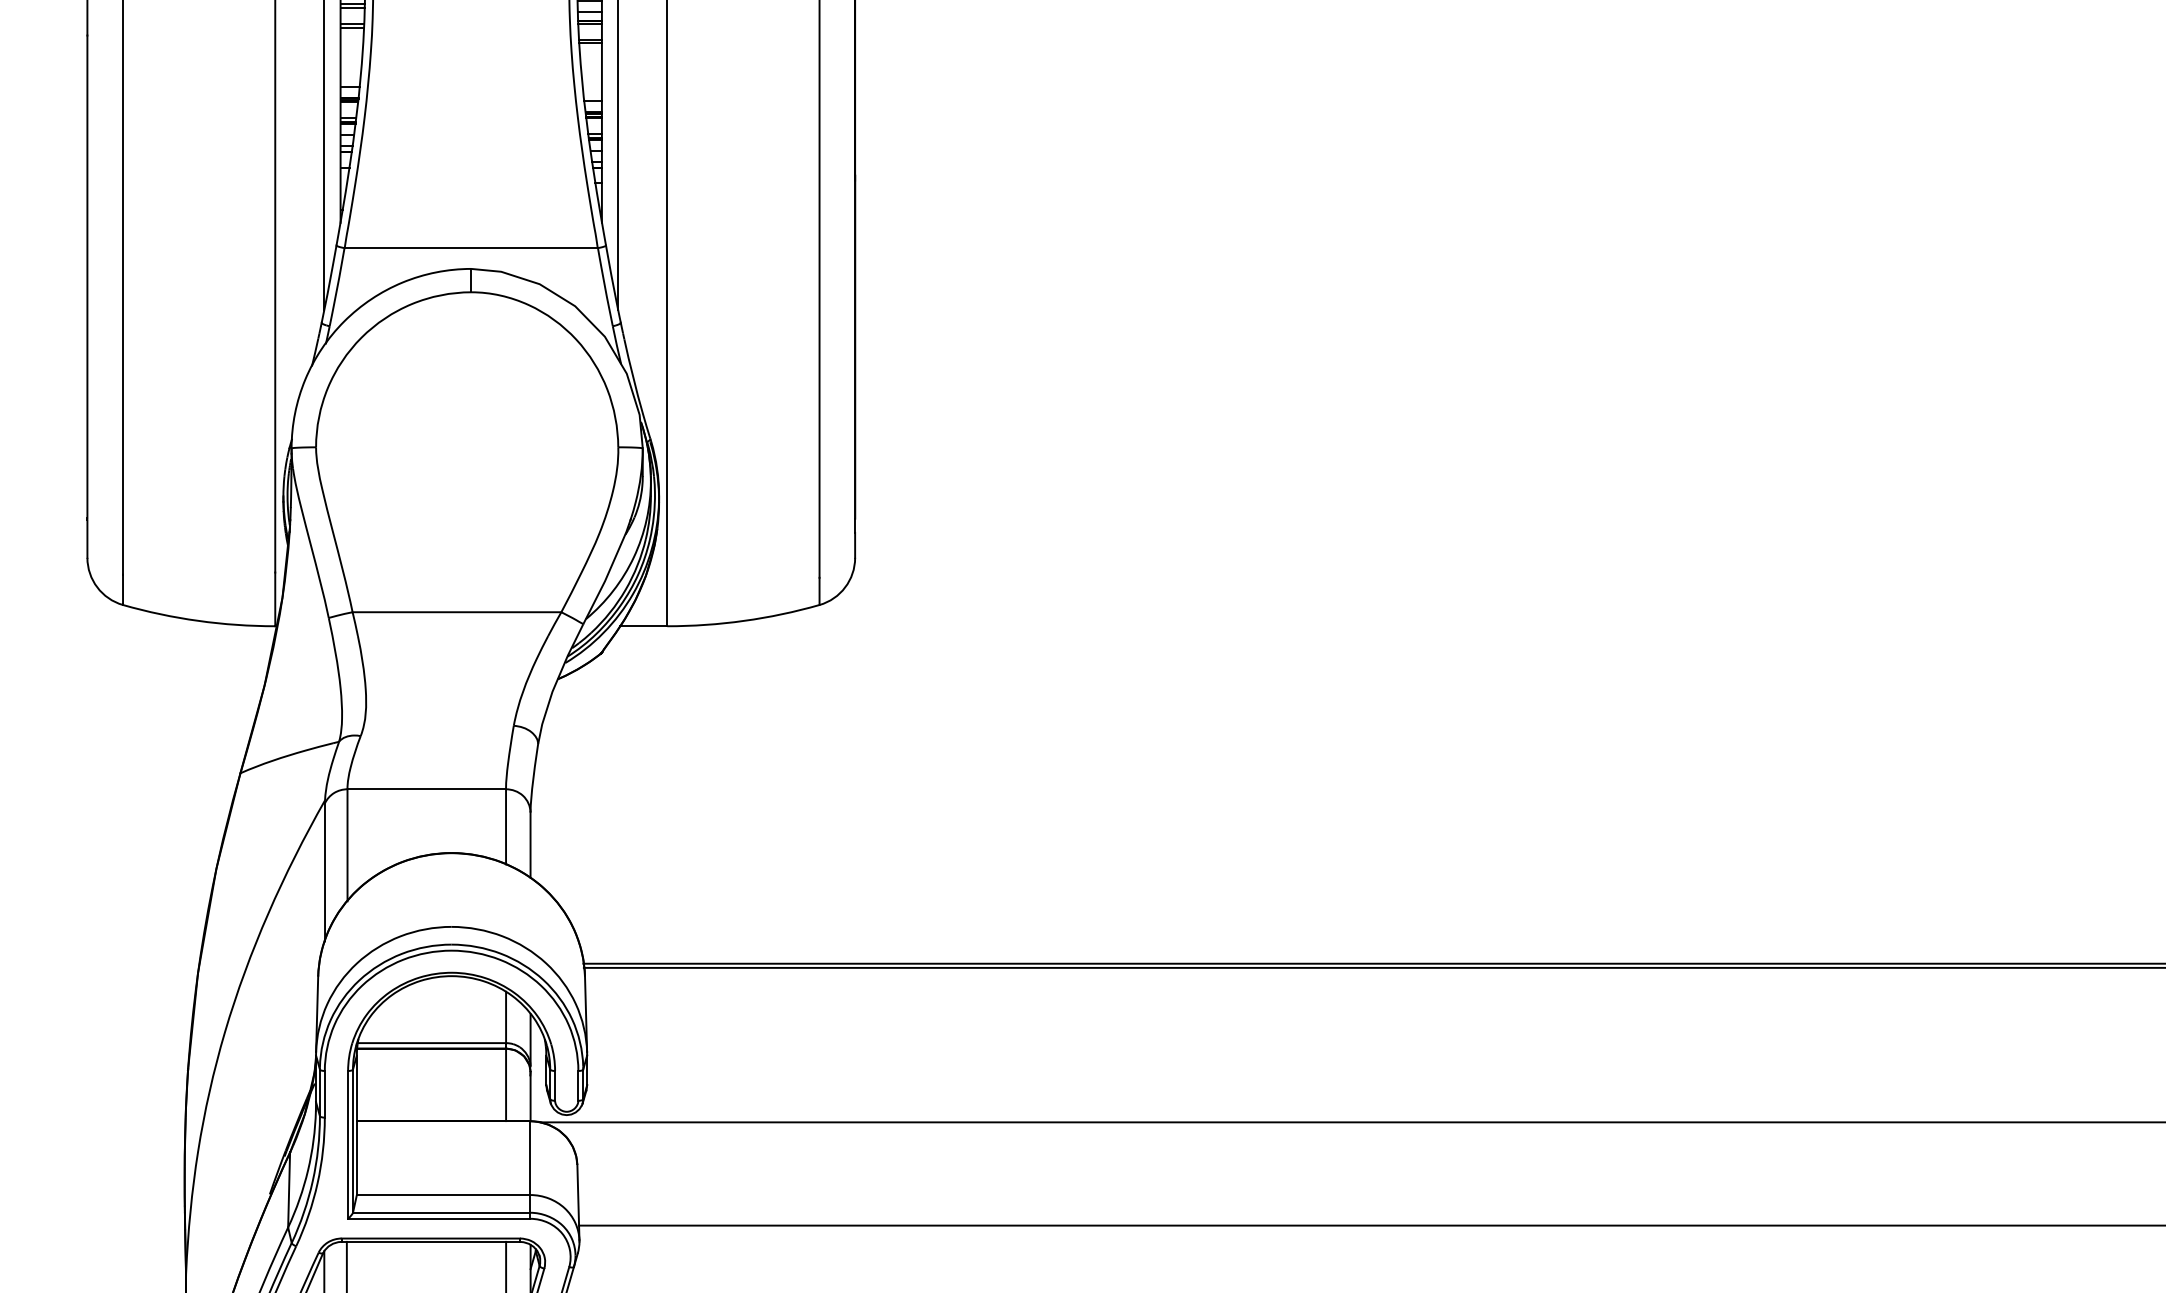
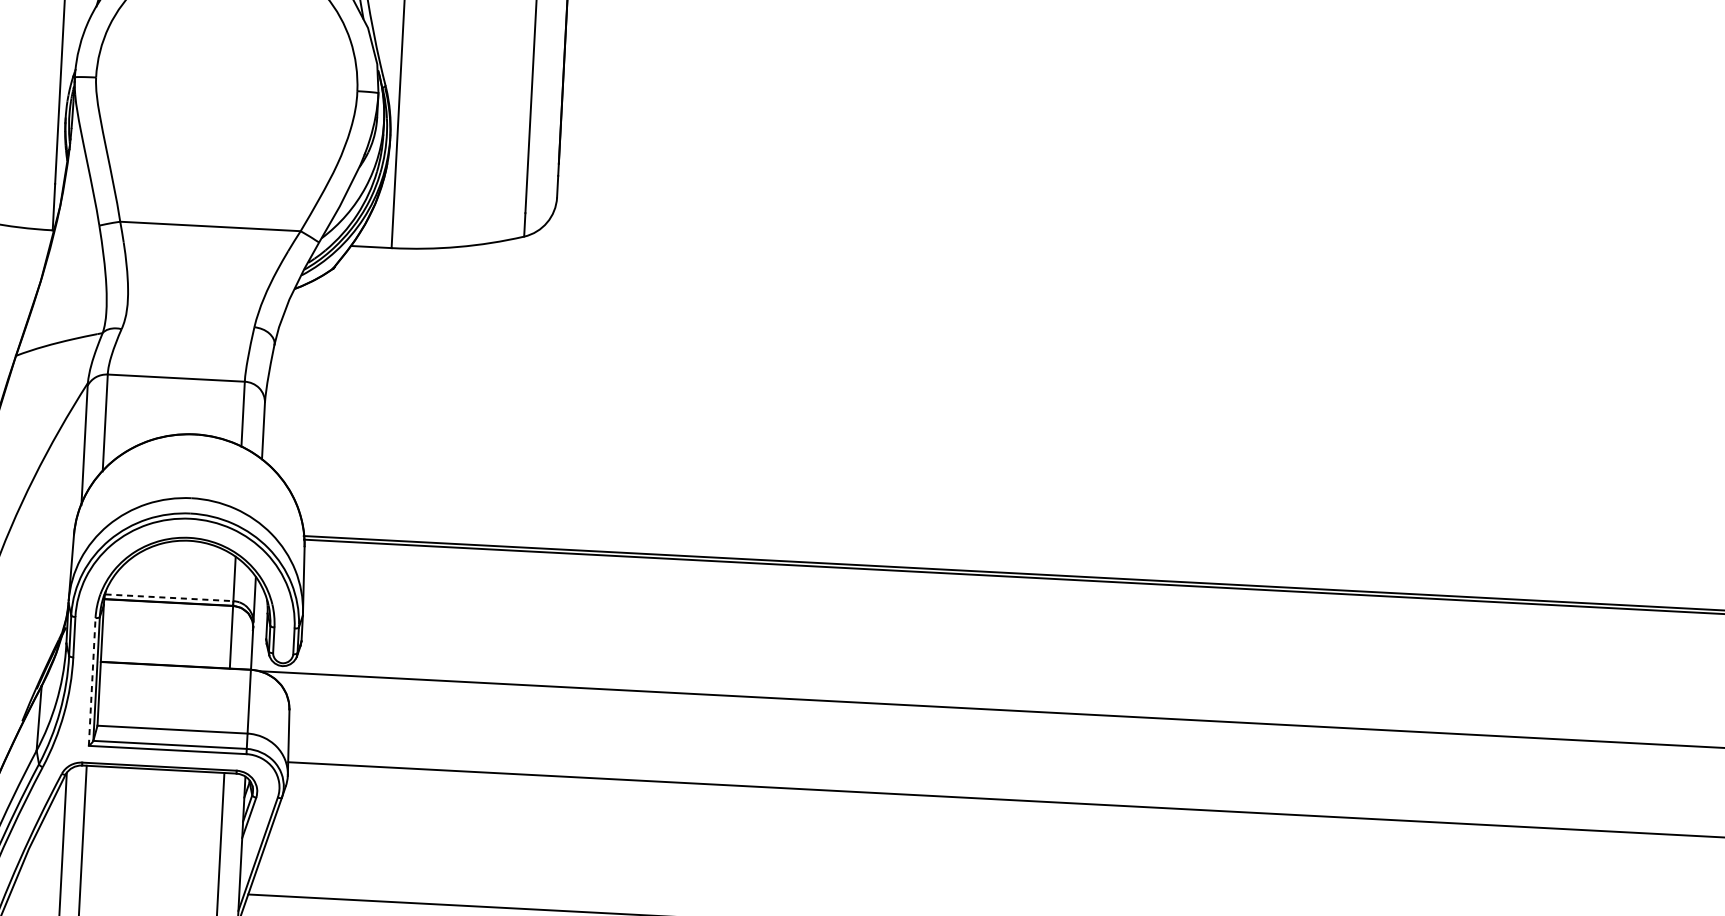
line: (432, 1043) -> (169, 598), solid -> dashed
line: (348, 1144) -> (92, 681), solid -> dashed

